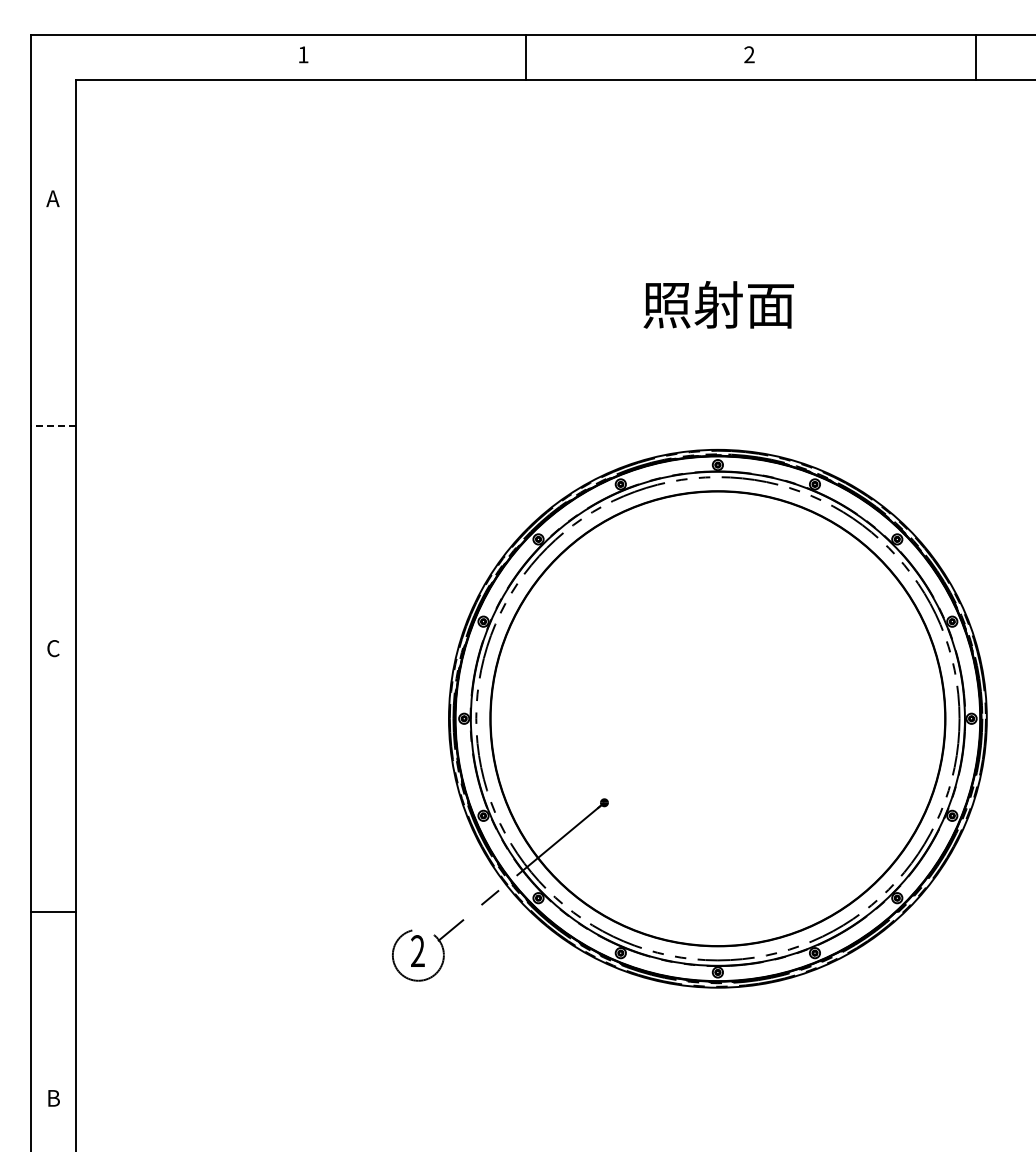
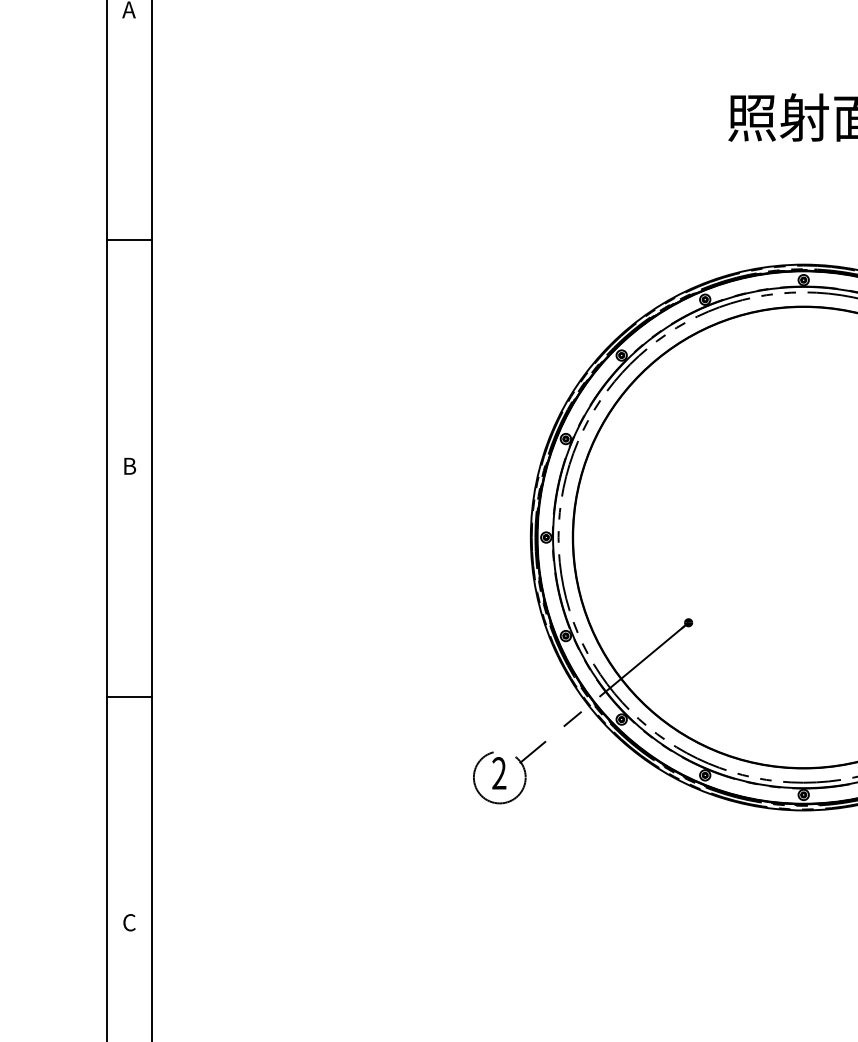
line: (53, 425) -> (129, 239), dashed -> solid
text: (53, 648) -> (129, 466), C -> B
line: (53, 911) -> (129, 696), moved
text: (53, 1097) -> (129, 921), B -> C

